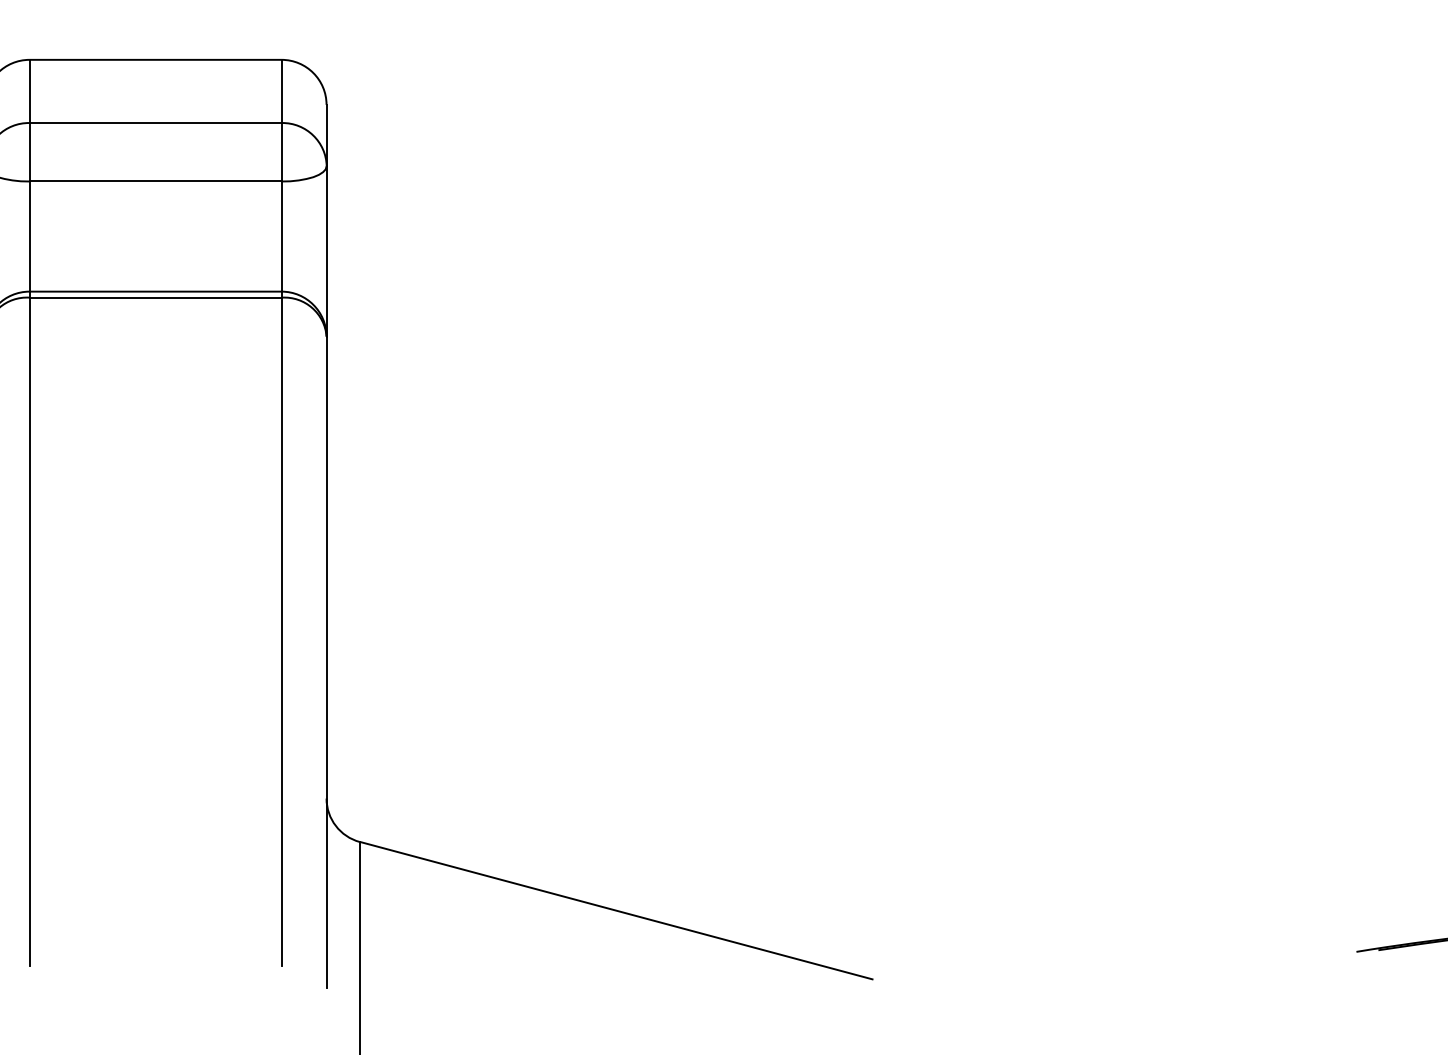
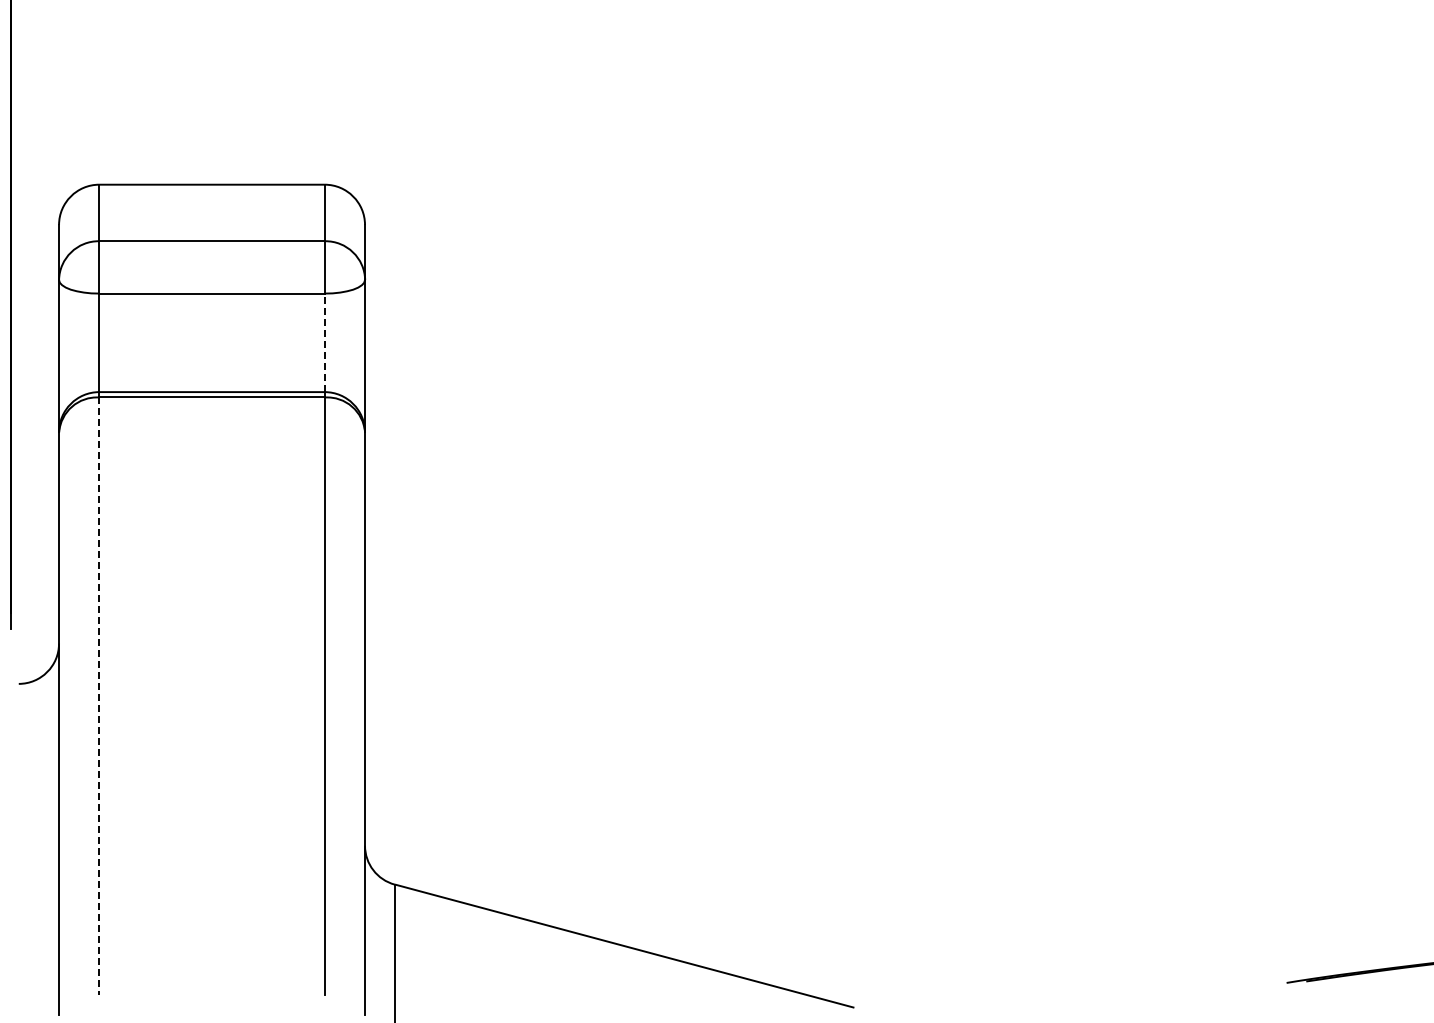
line: (281, 236) -> (324, 342), solid -> dashed
line: (29, 631) -> (99, 696), solid -> dashed

